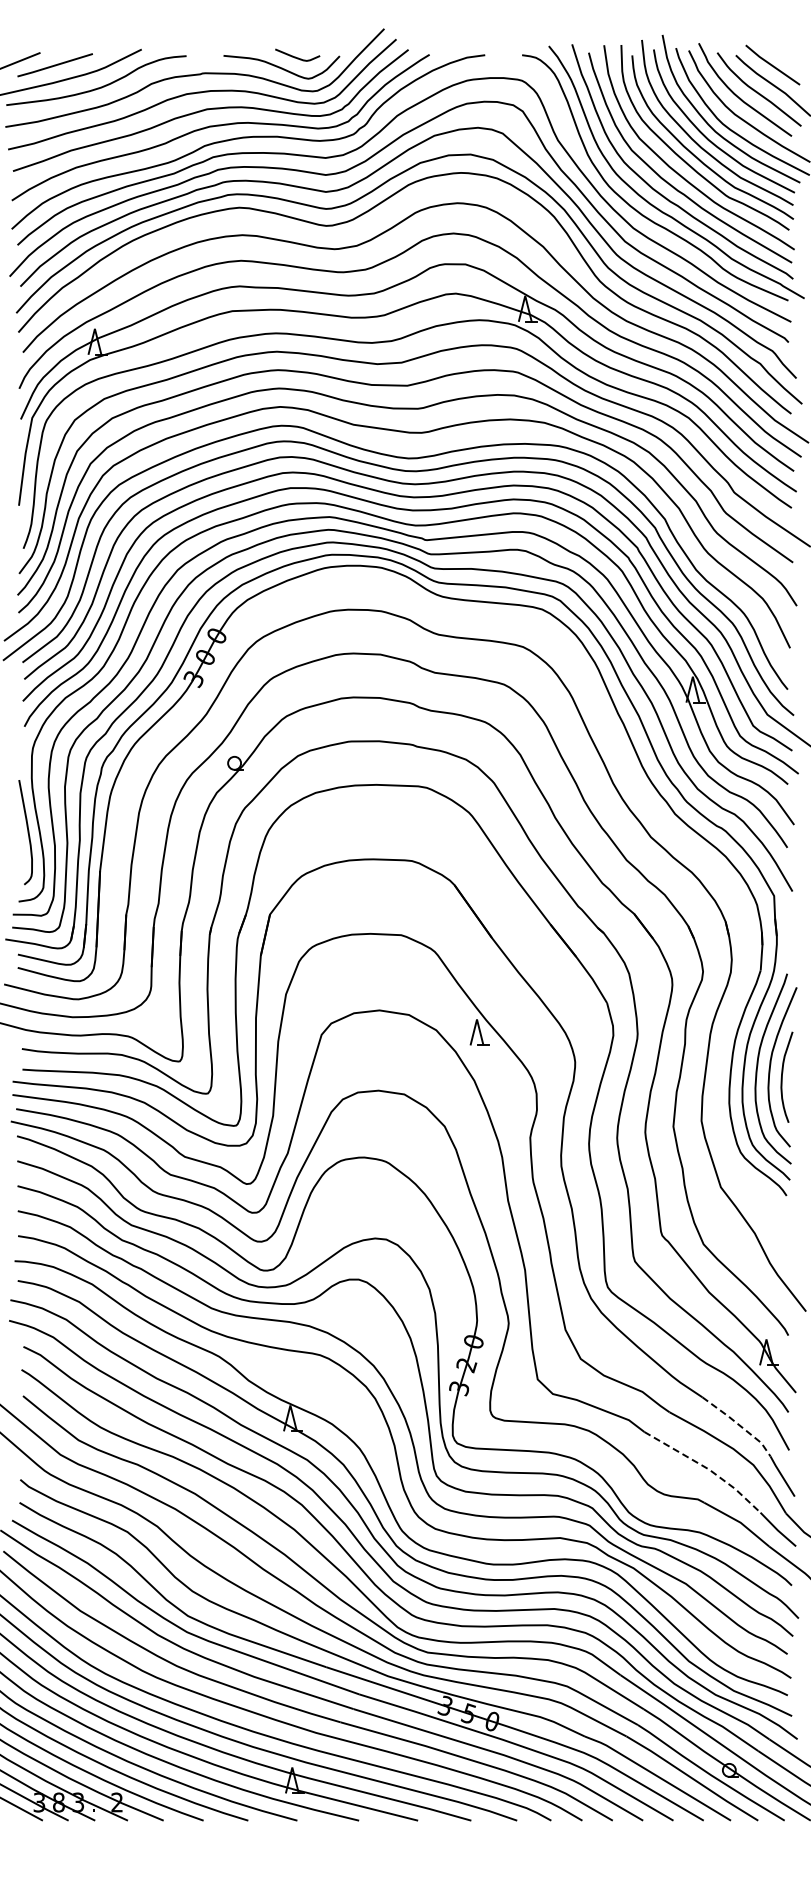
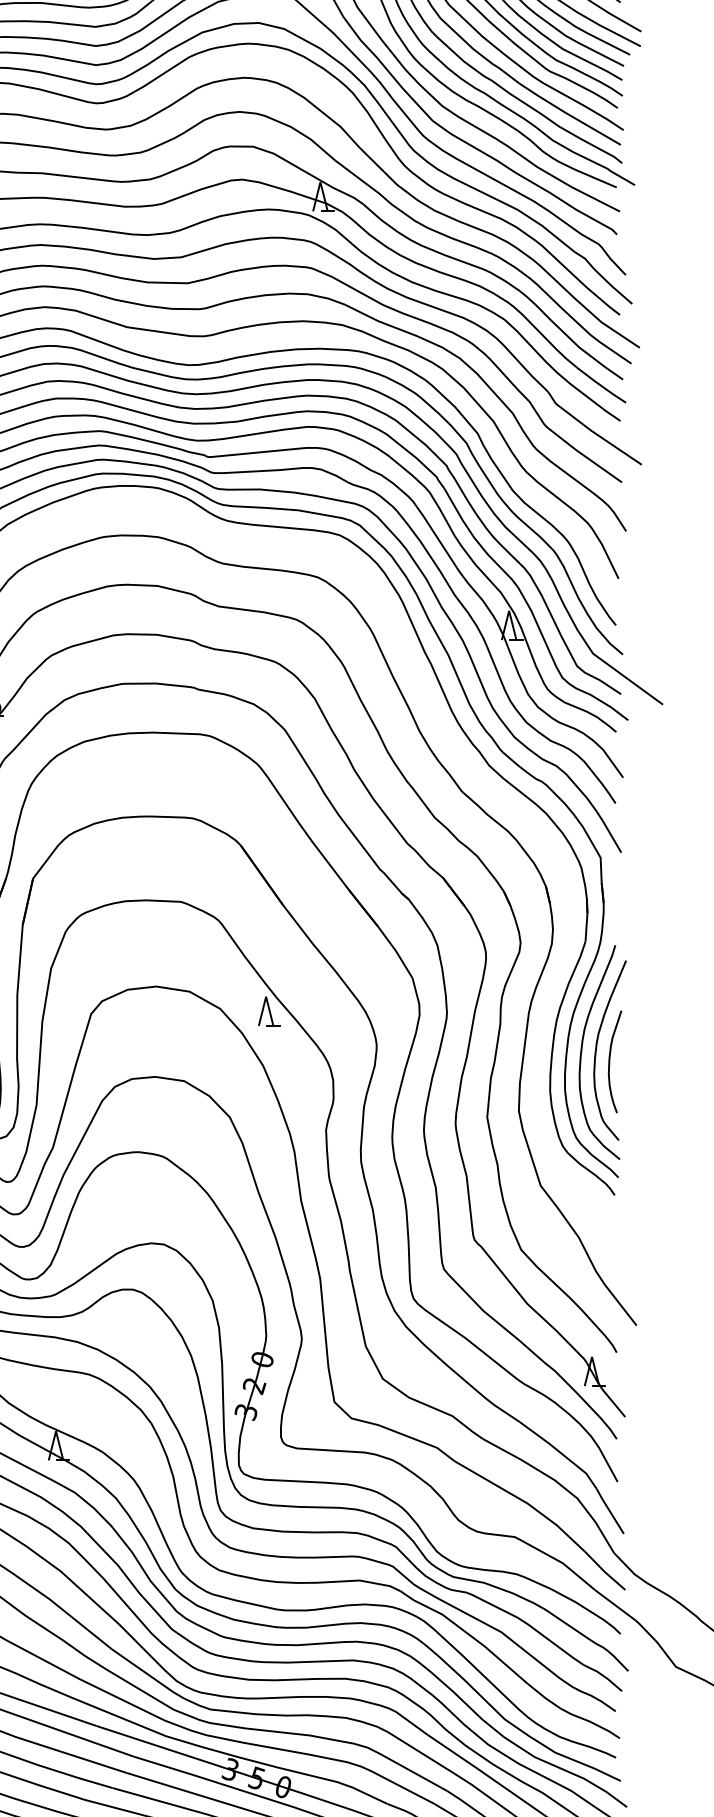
line: (739, 1425) -> (561, 1453), dashed -> solid
line: (707, 1468) -> (525, 1502), dashed -> solid

